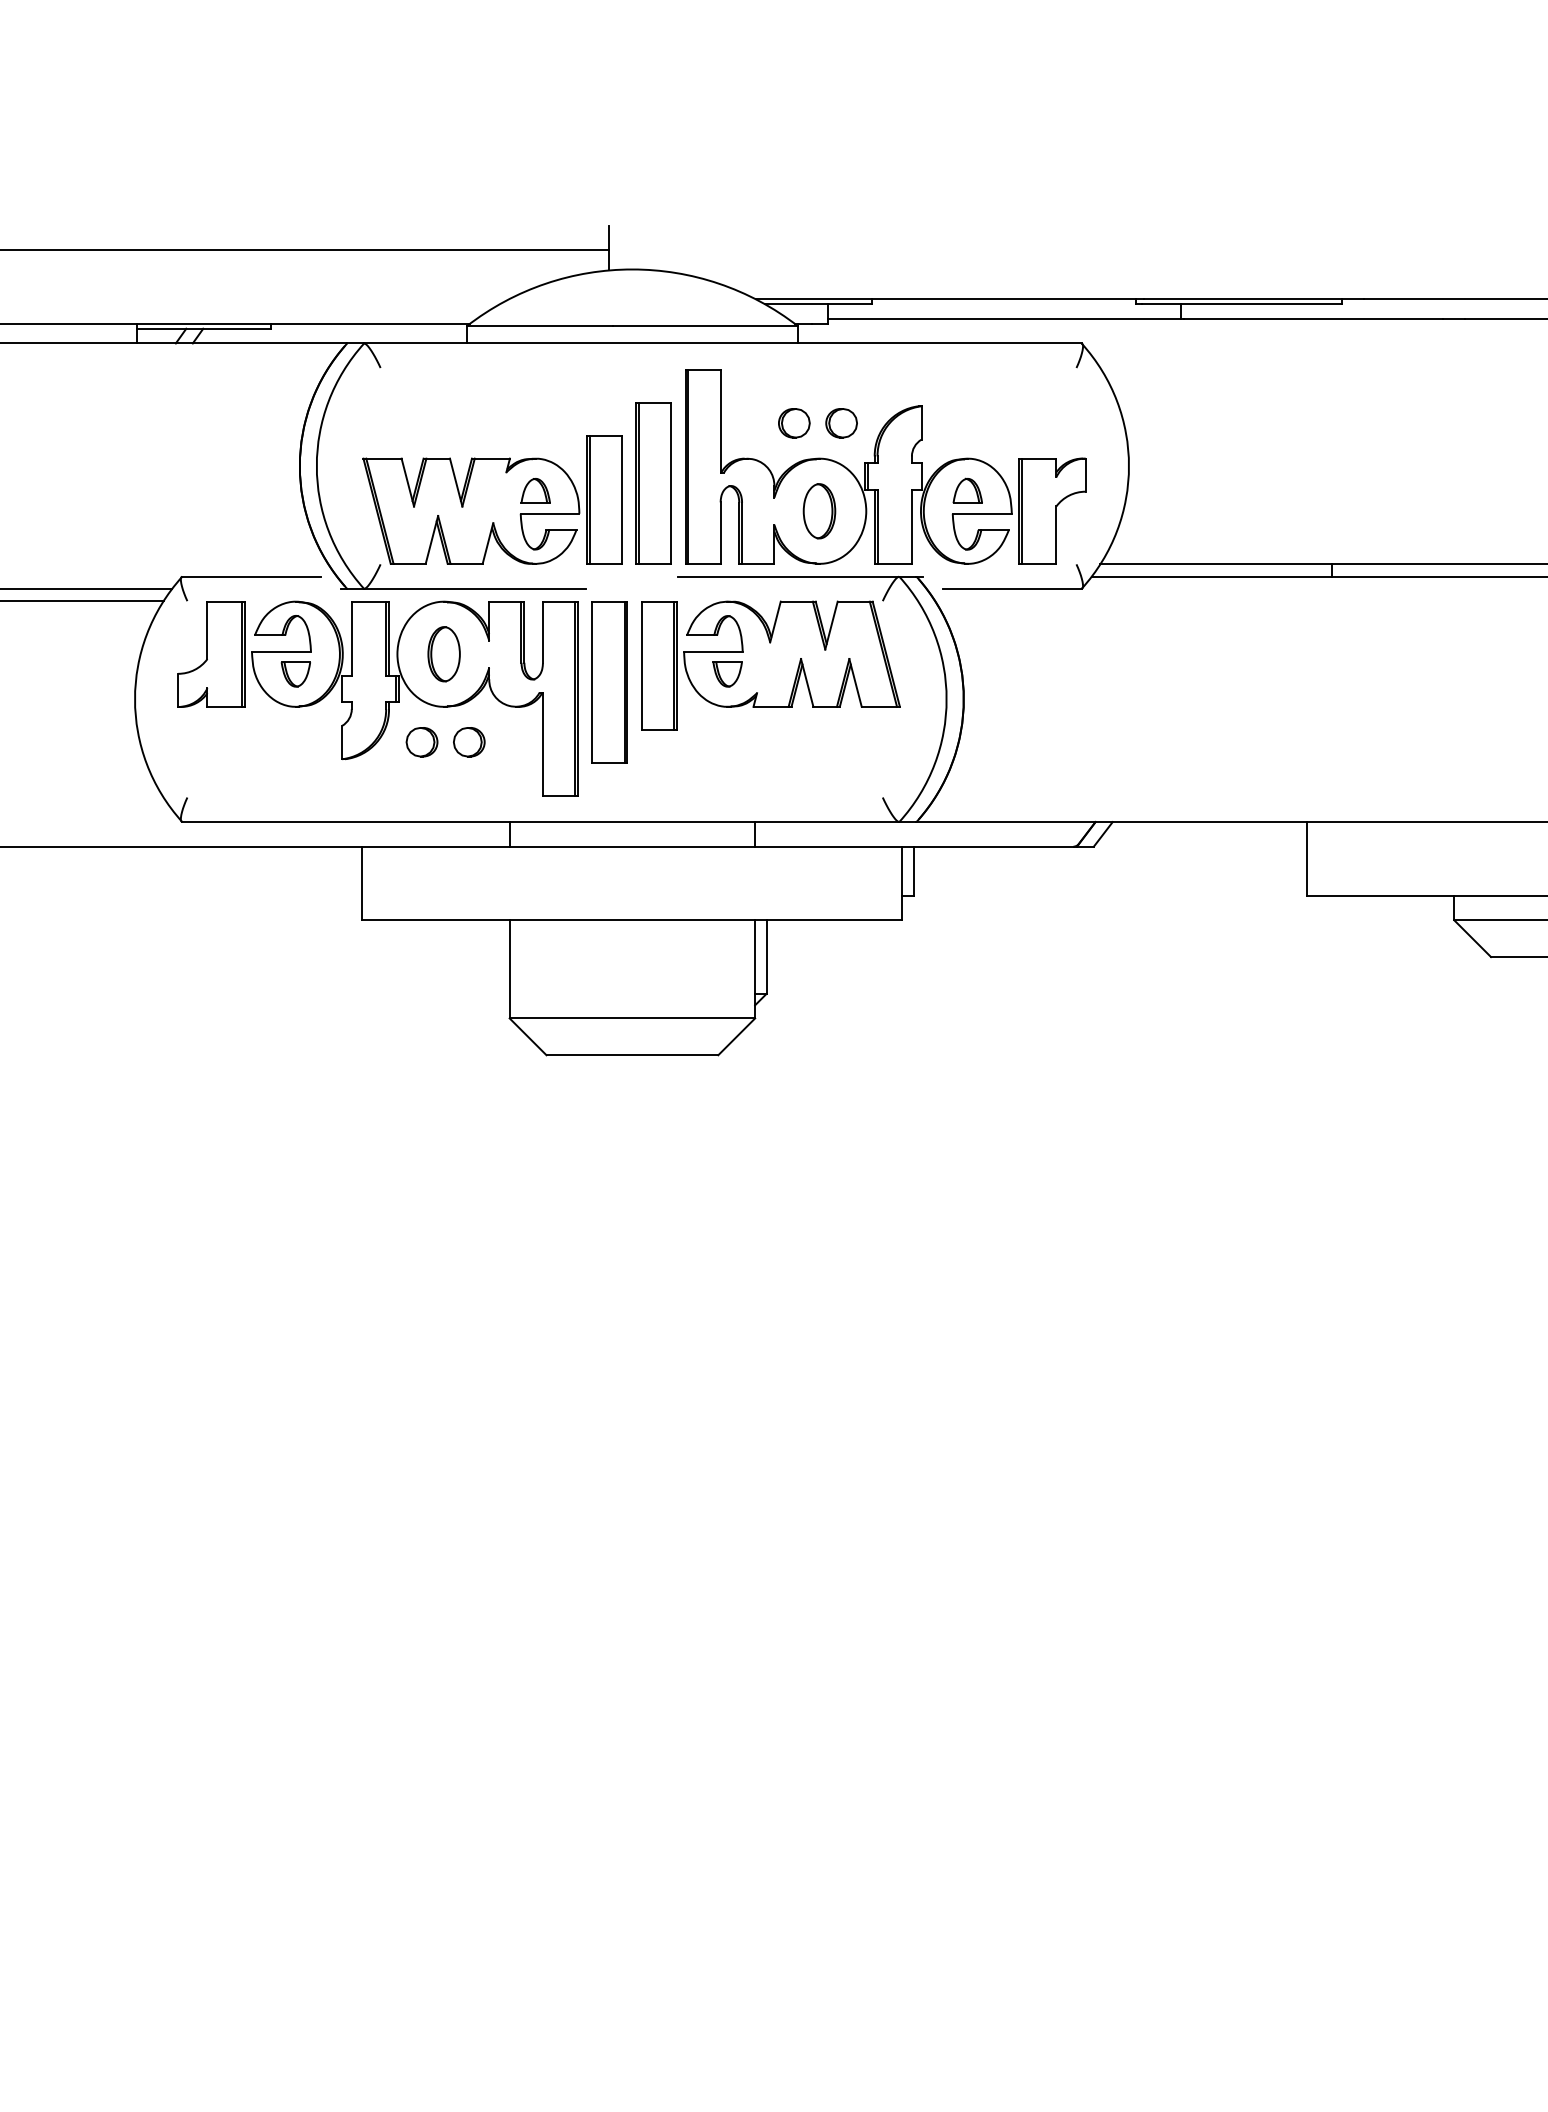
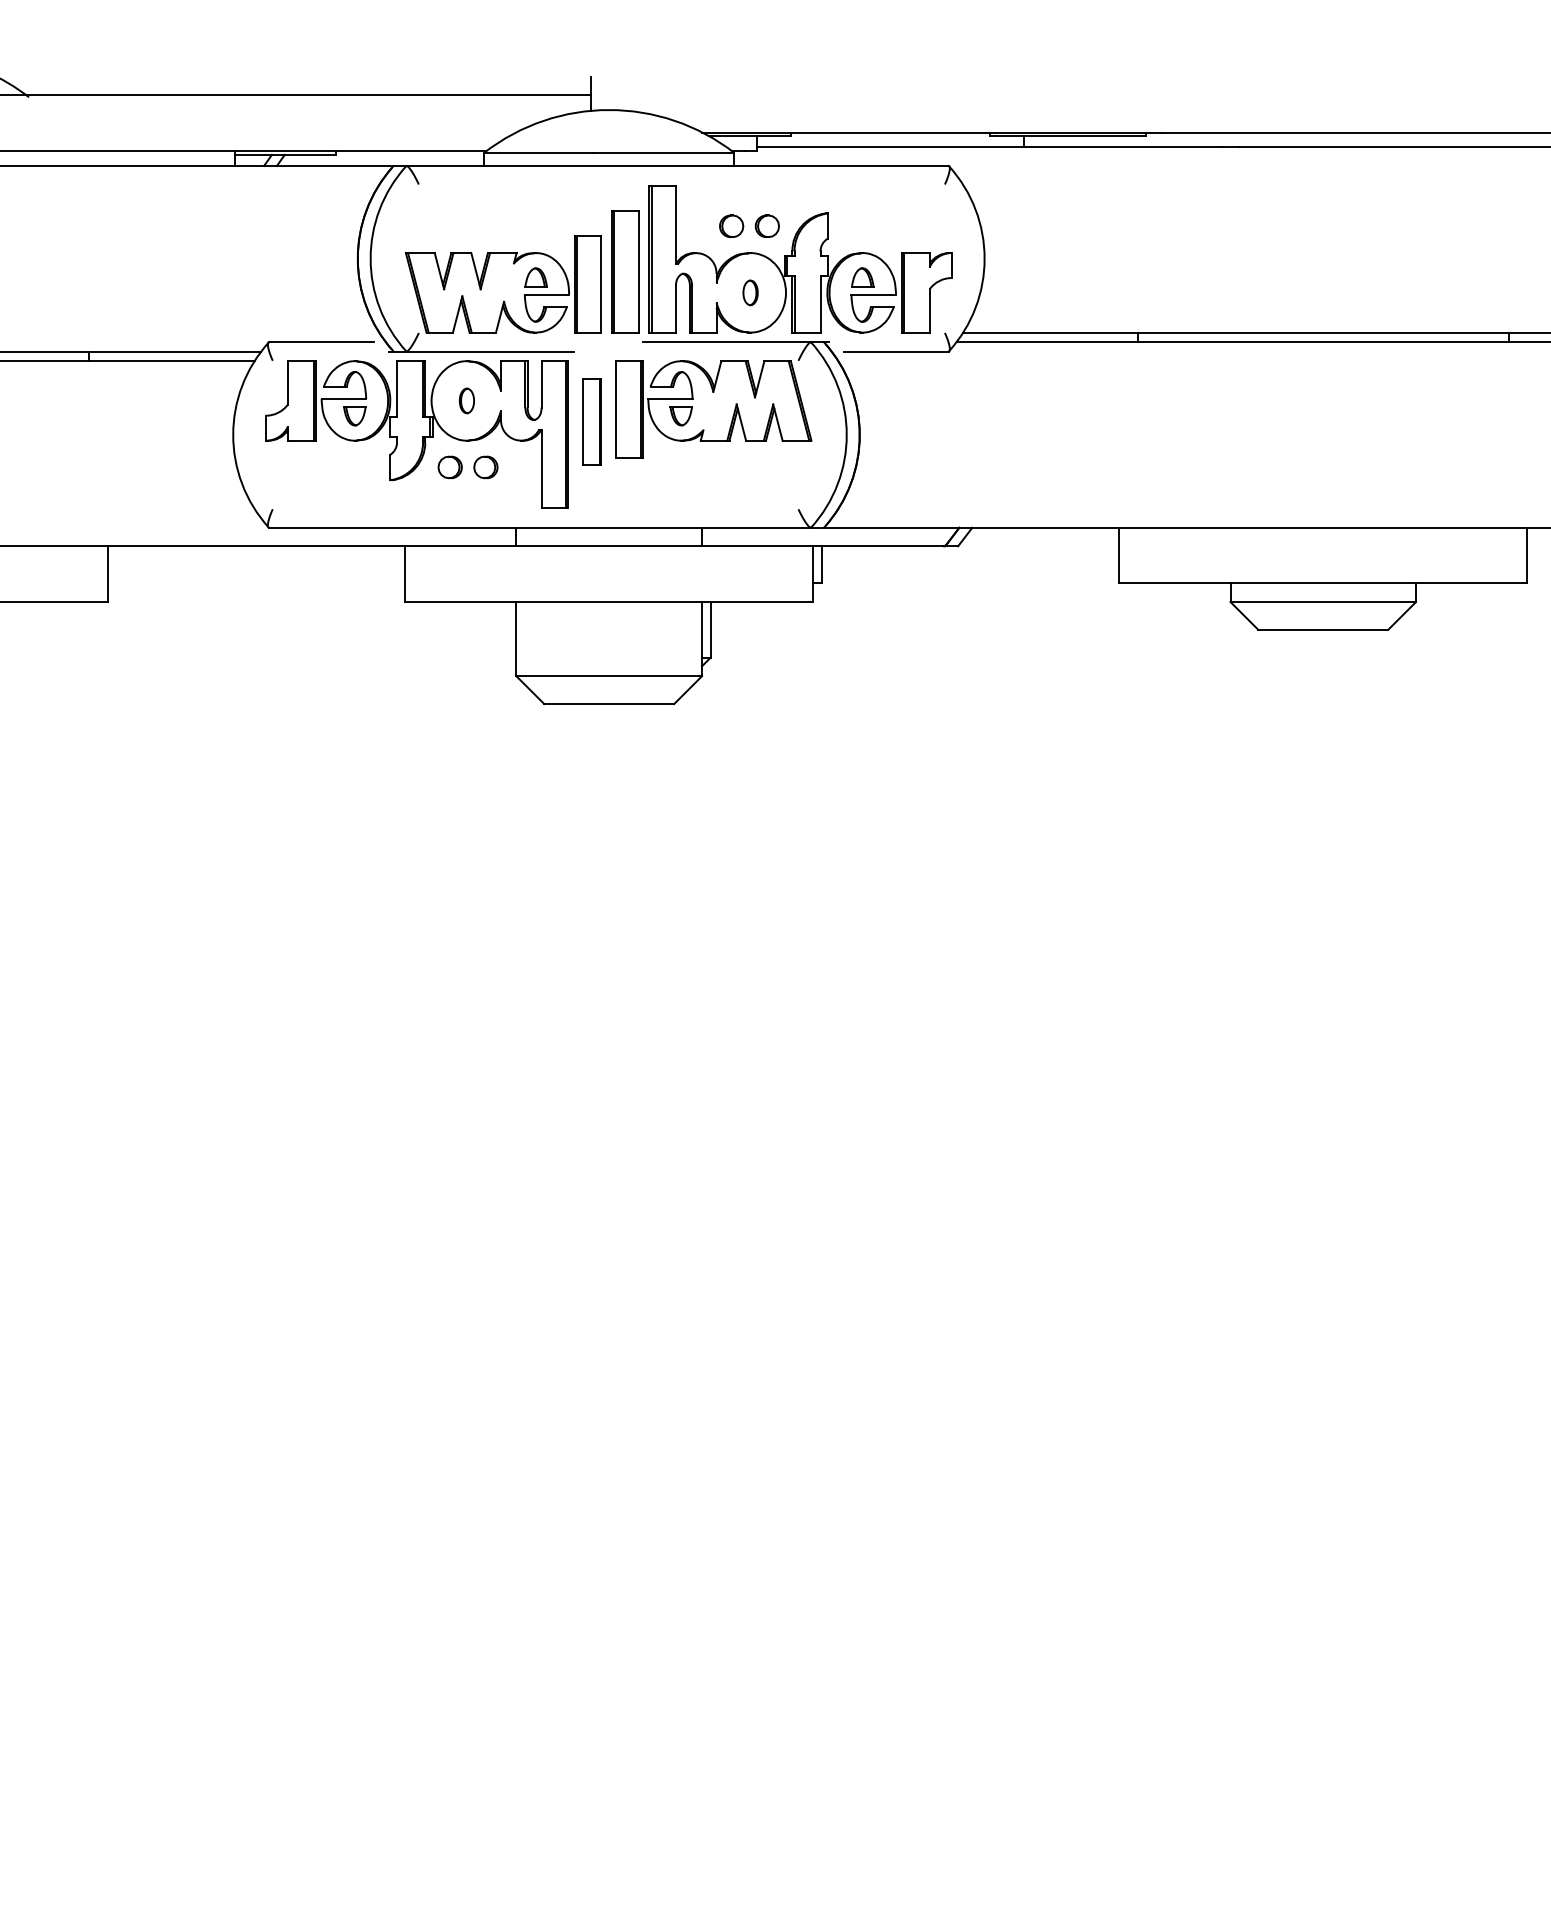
part: (819, 510) -> (750, 292), size x0.6
part: (443, 653) -> (466, 400), size x0.6
part: (608, 681) -> (591, 421), size x0.7

